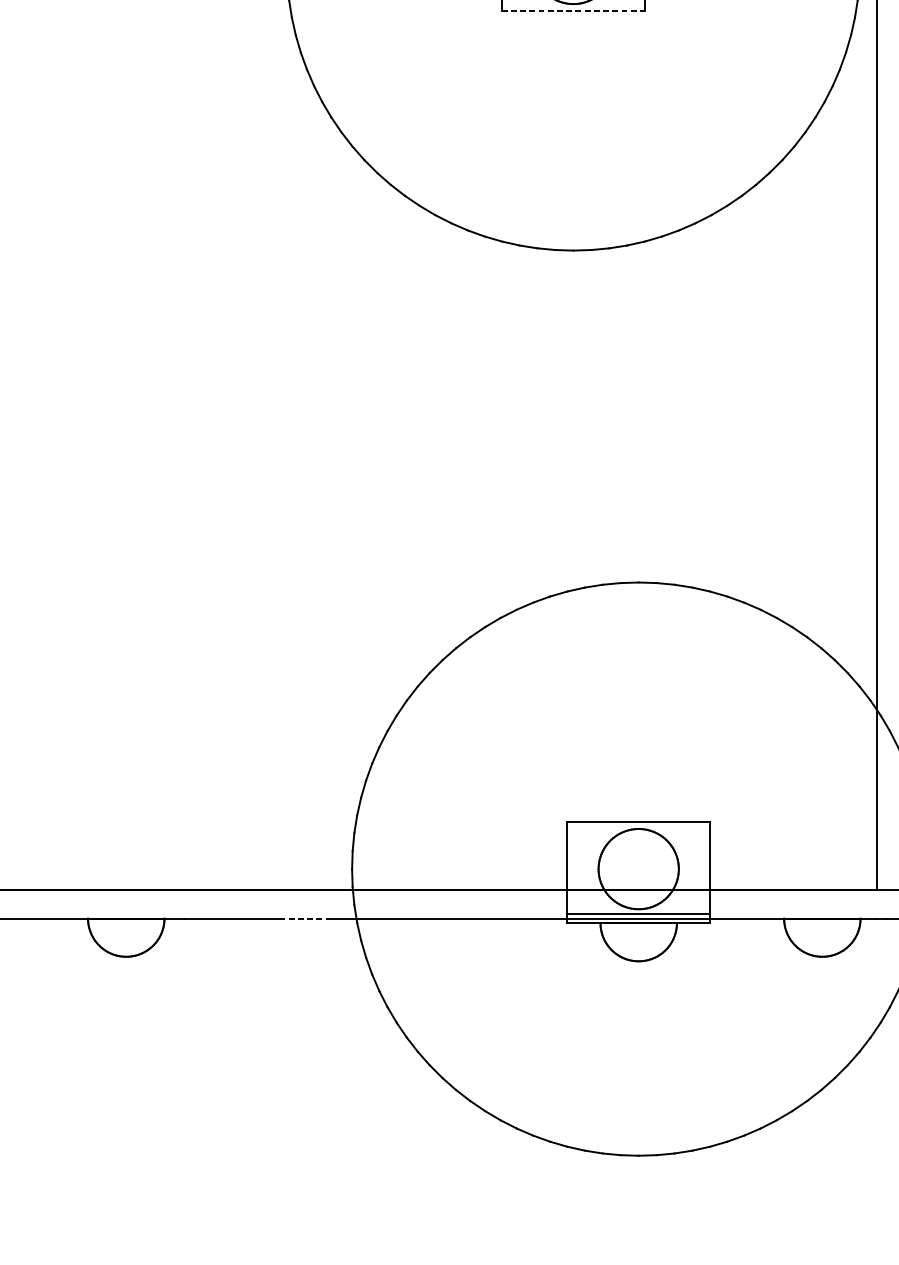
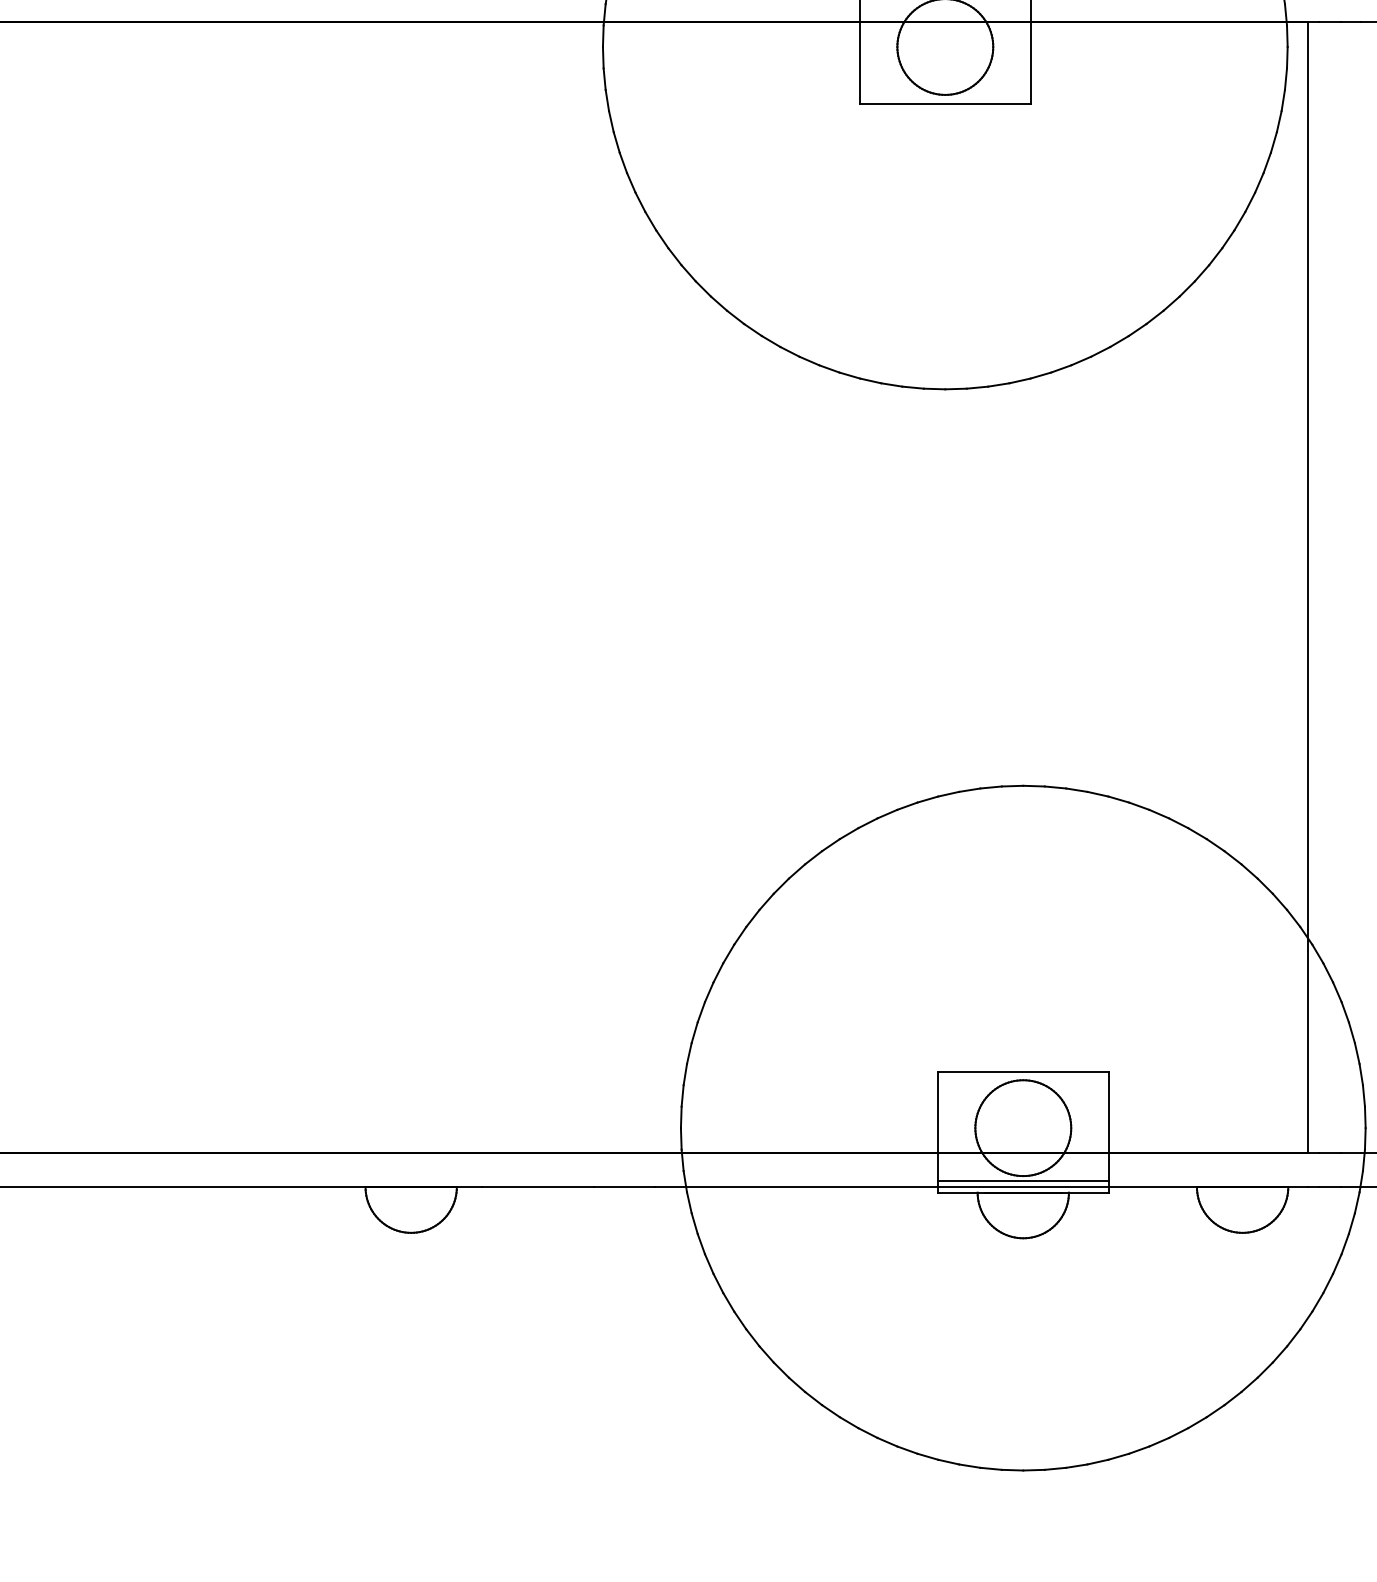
line: (573, 11) -> (945, 103), dashed -> solid
line: (304, 918) -> (624, 1187), dashed -> solid

